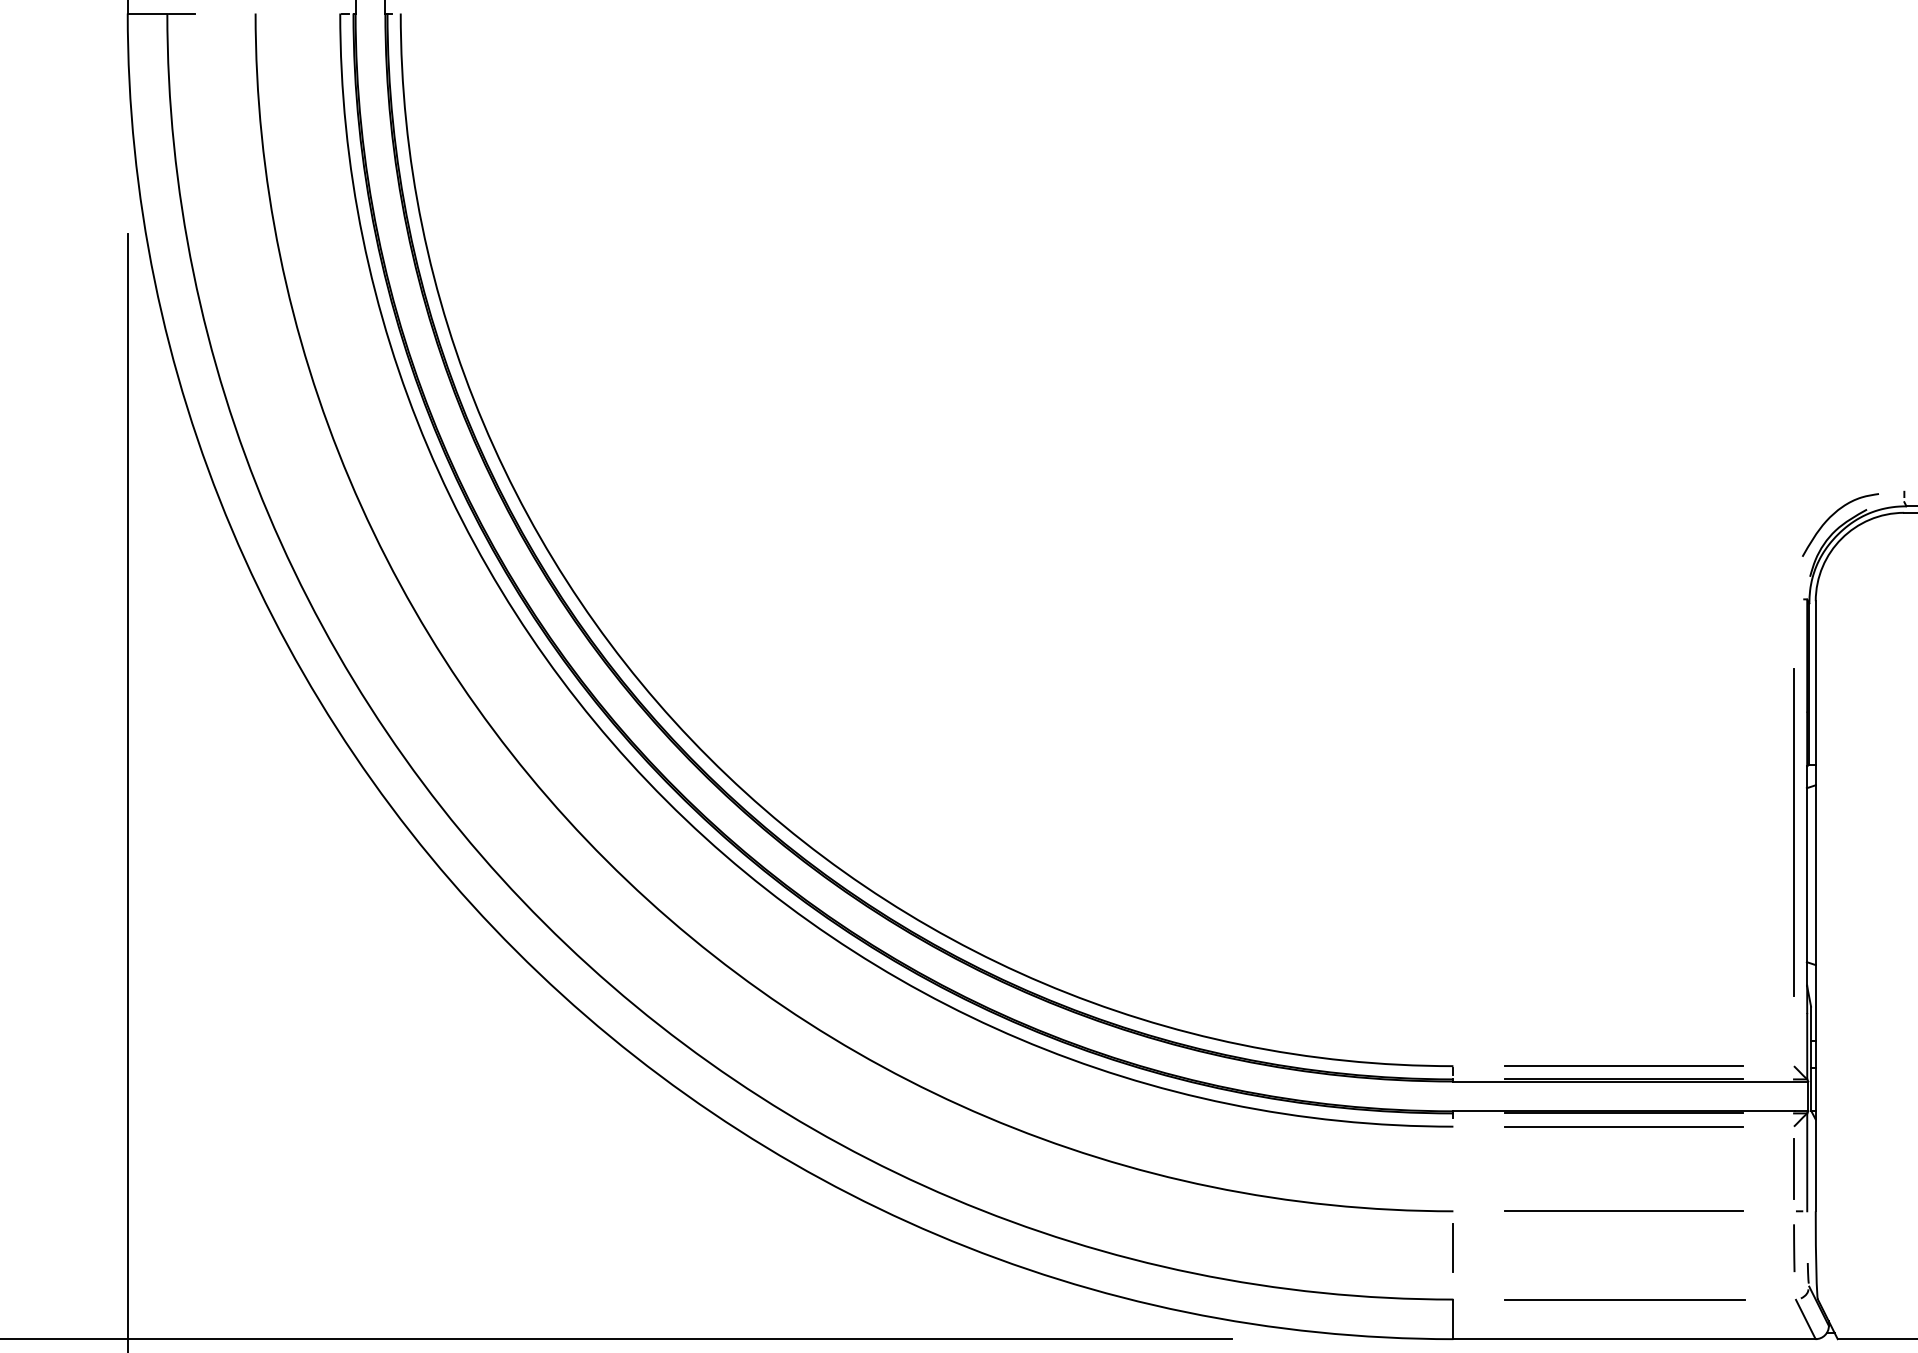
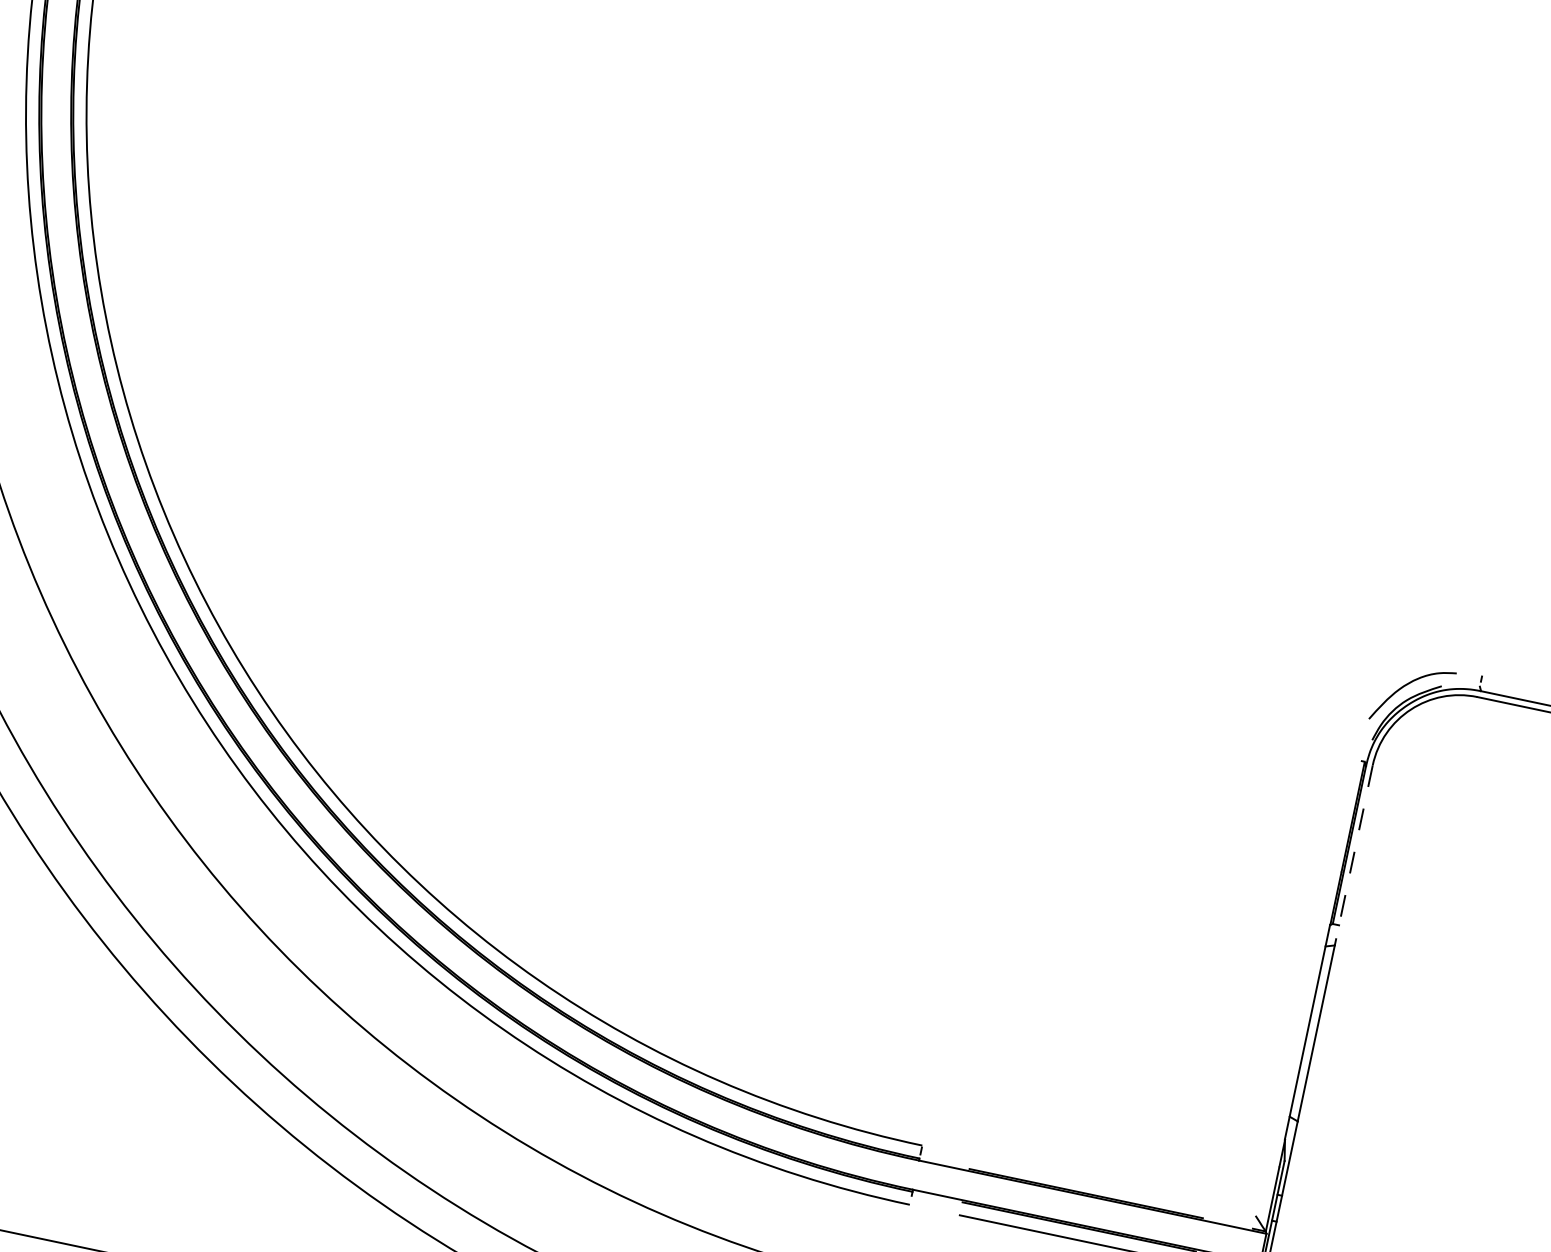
line: (1815, 693) -> (1353, 855), solid -> dashed
line: (1794, 832) -> (1304, 987), removed
line: (1623, 1066) -> (1088, 1180), removed

